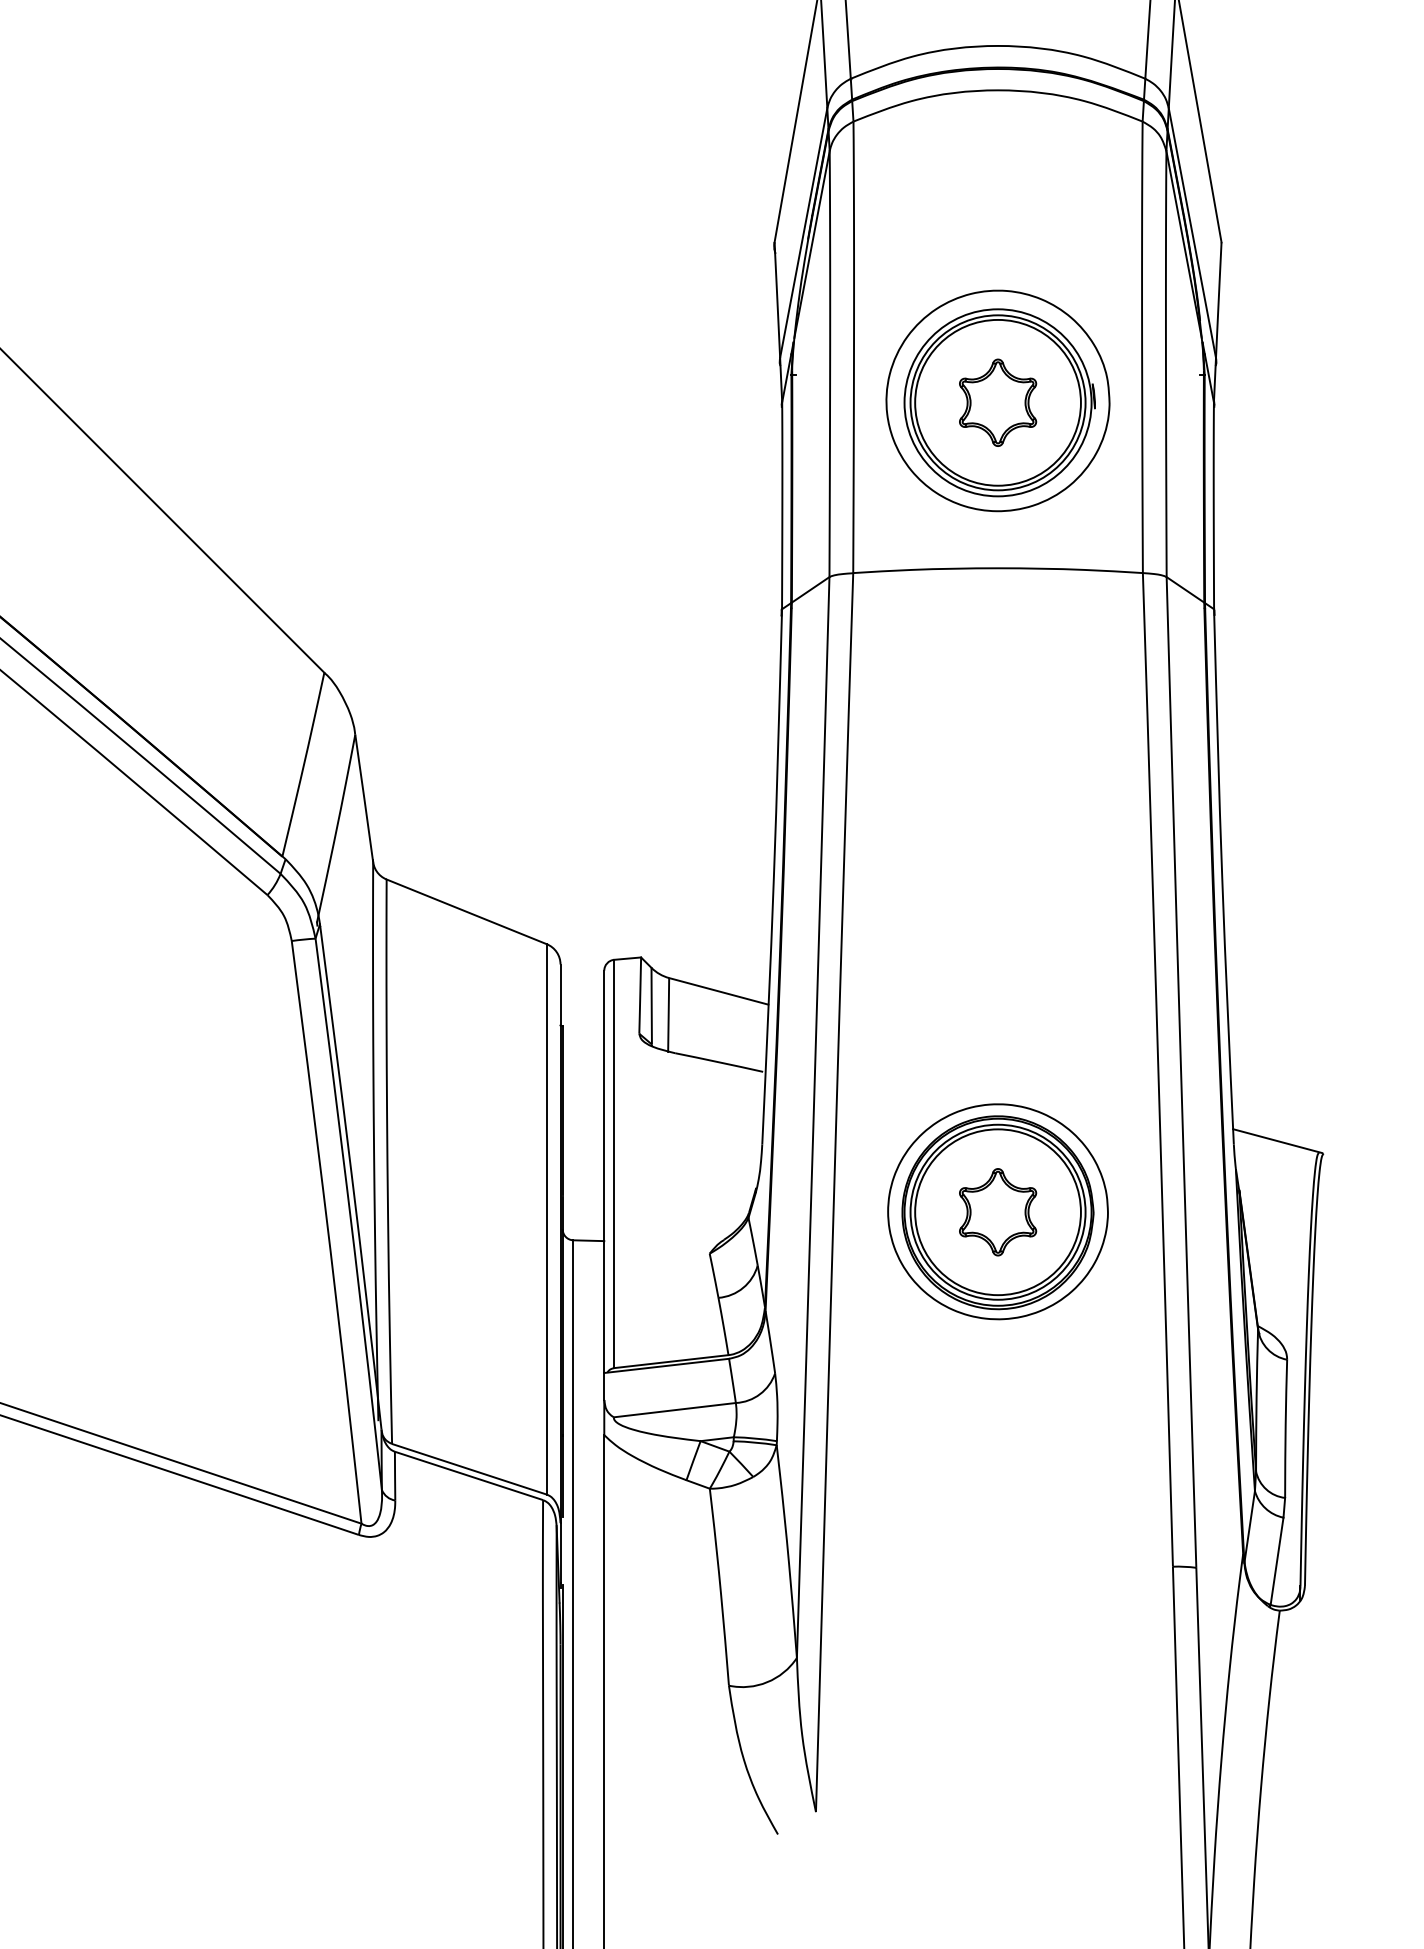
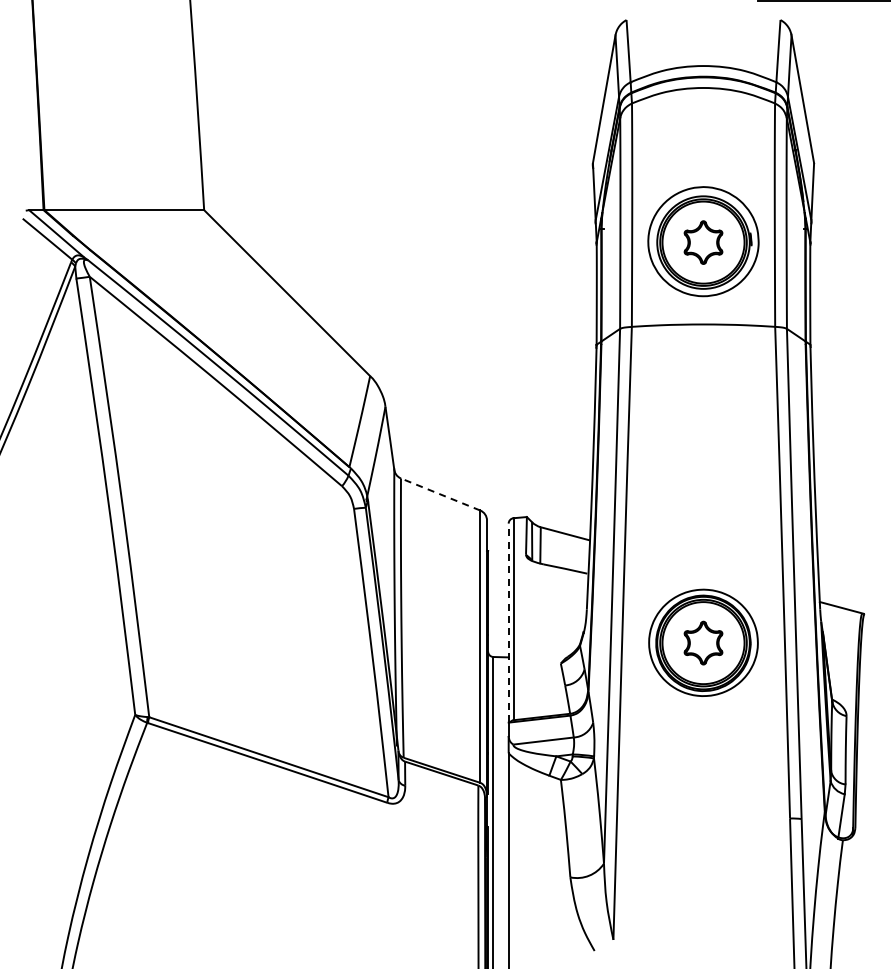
line: (466, 911) -> (440, 494), solid -> dashed
line: (603, 1170) -> (508, 622), solid -> dashed

